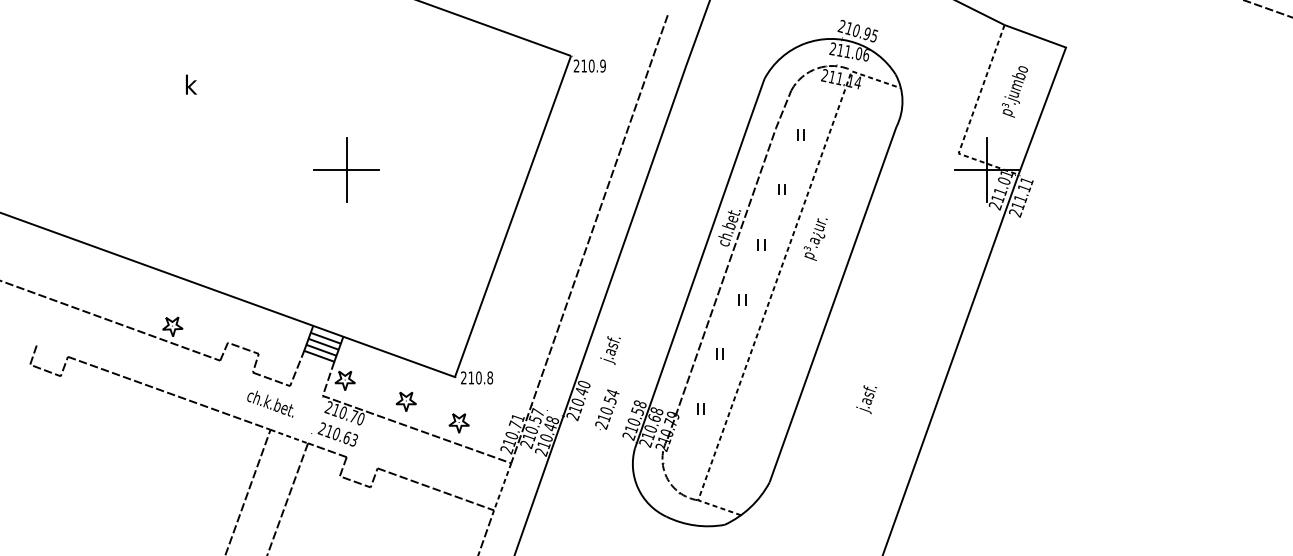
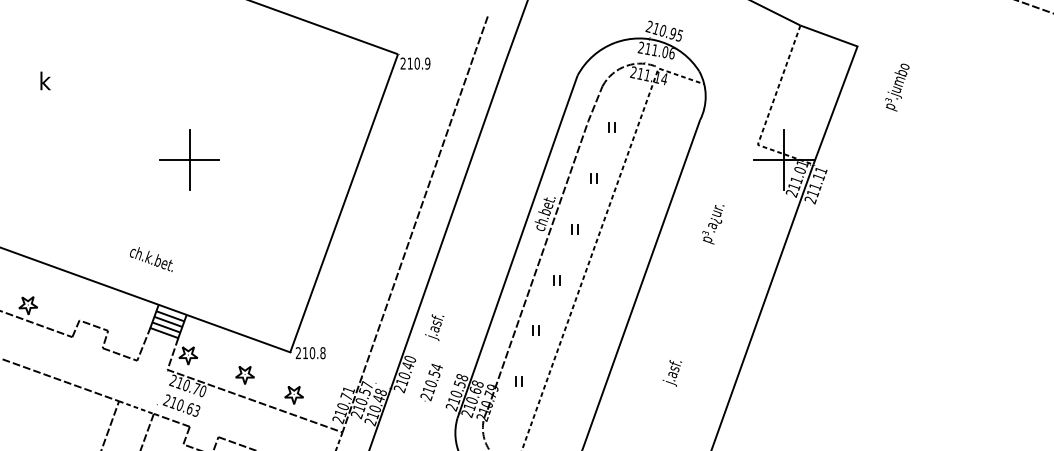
text: (1014, 91) -> (896, 87), moved
text: (815, 239) -> (713, 224), moved
text: (270, 403) -> (151, 258), moved

